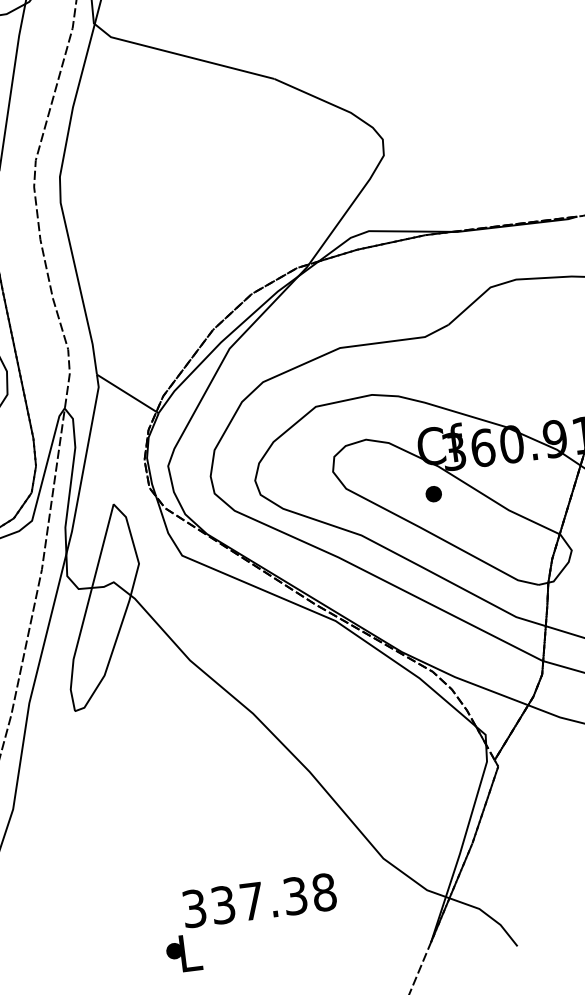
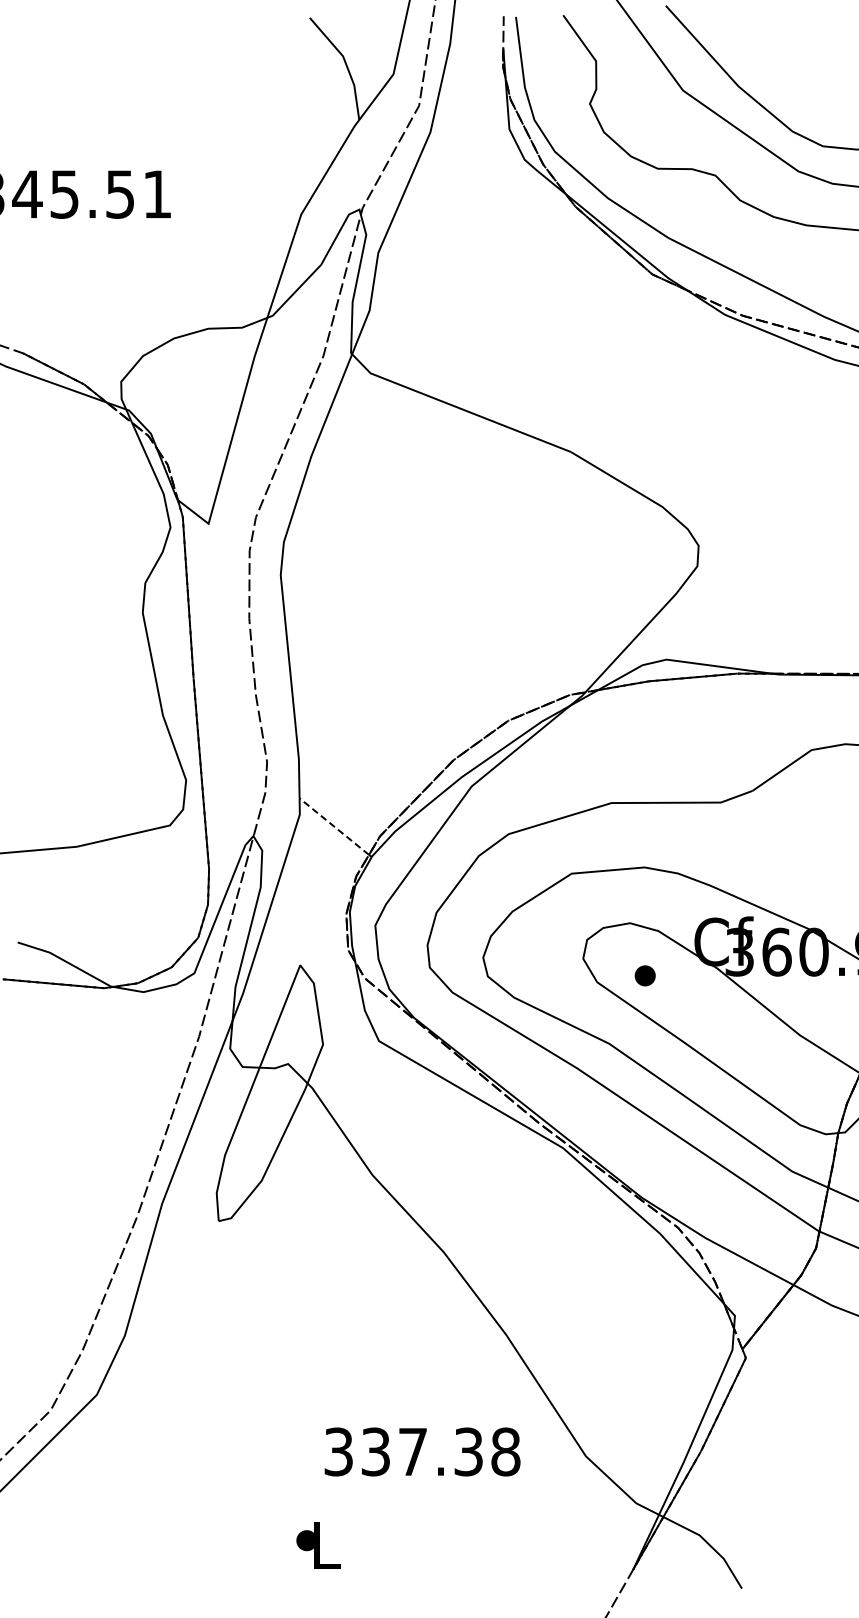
line: (126, 393) -> (334, 826), solid -> dashed
part: (433, 493) -> (644, 975), moved
text: (259, 900) -> (422, 1451), moved

